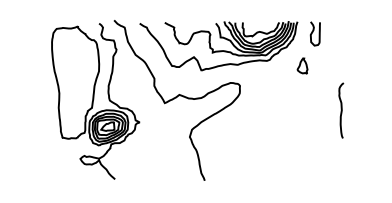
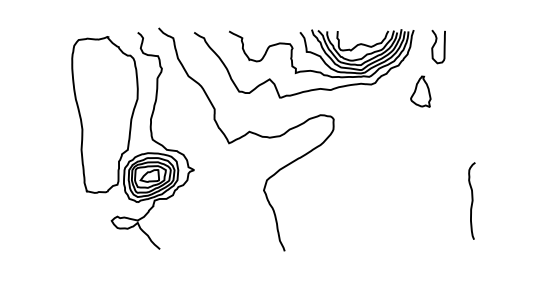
part: (302, 65) -> (420, 90), size x1.43
curve: (341, 110) -> (472, 200), moved

